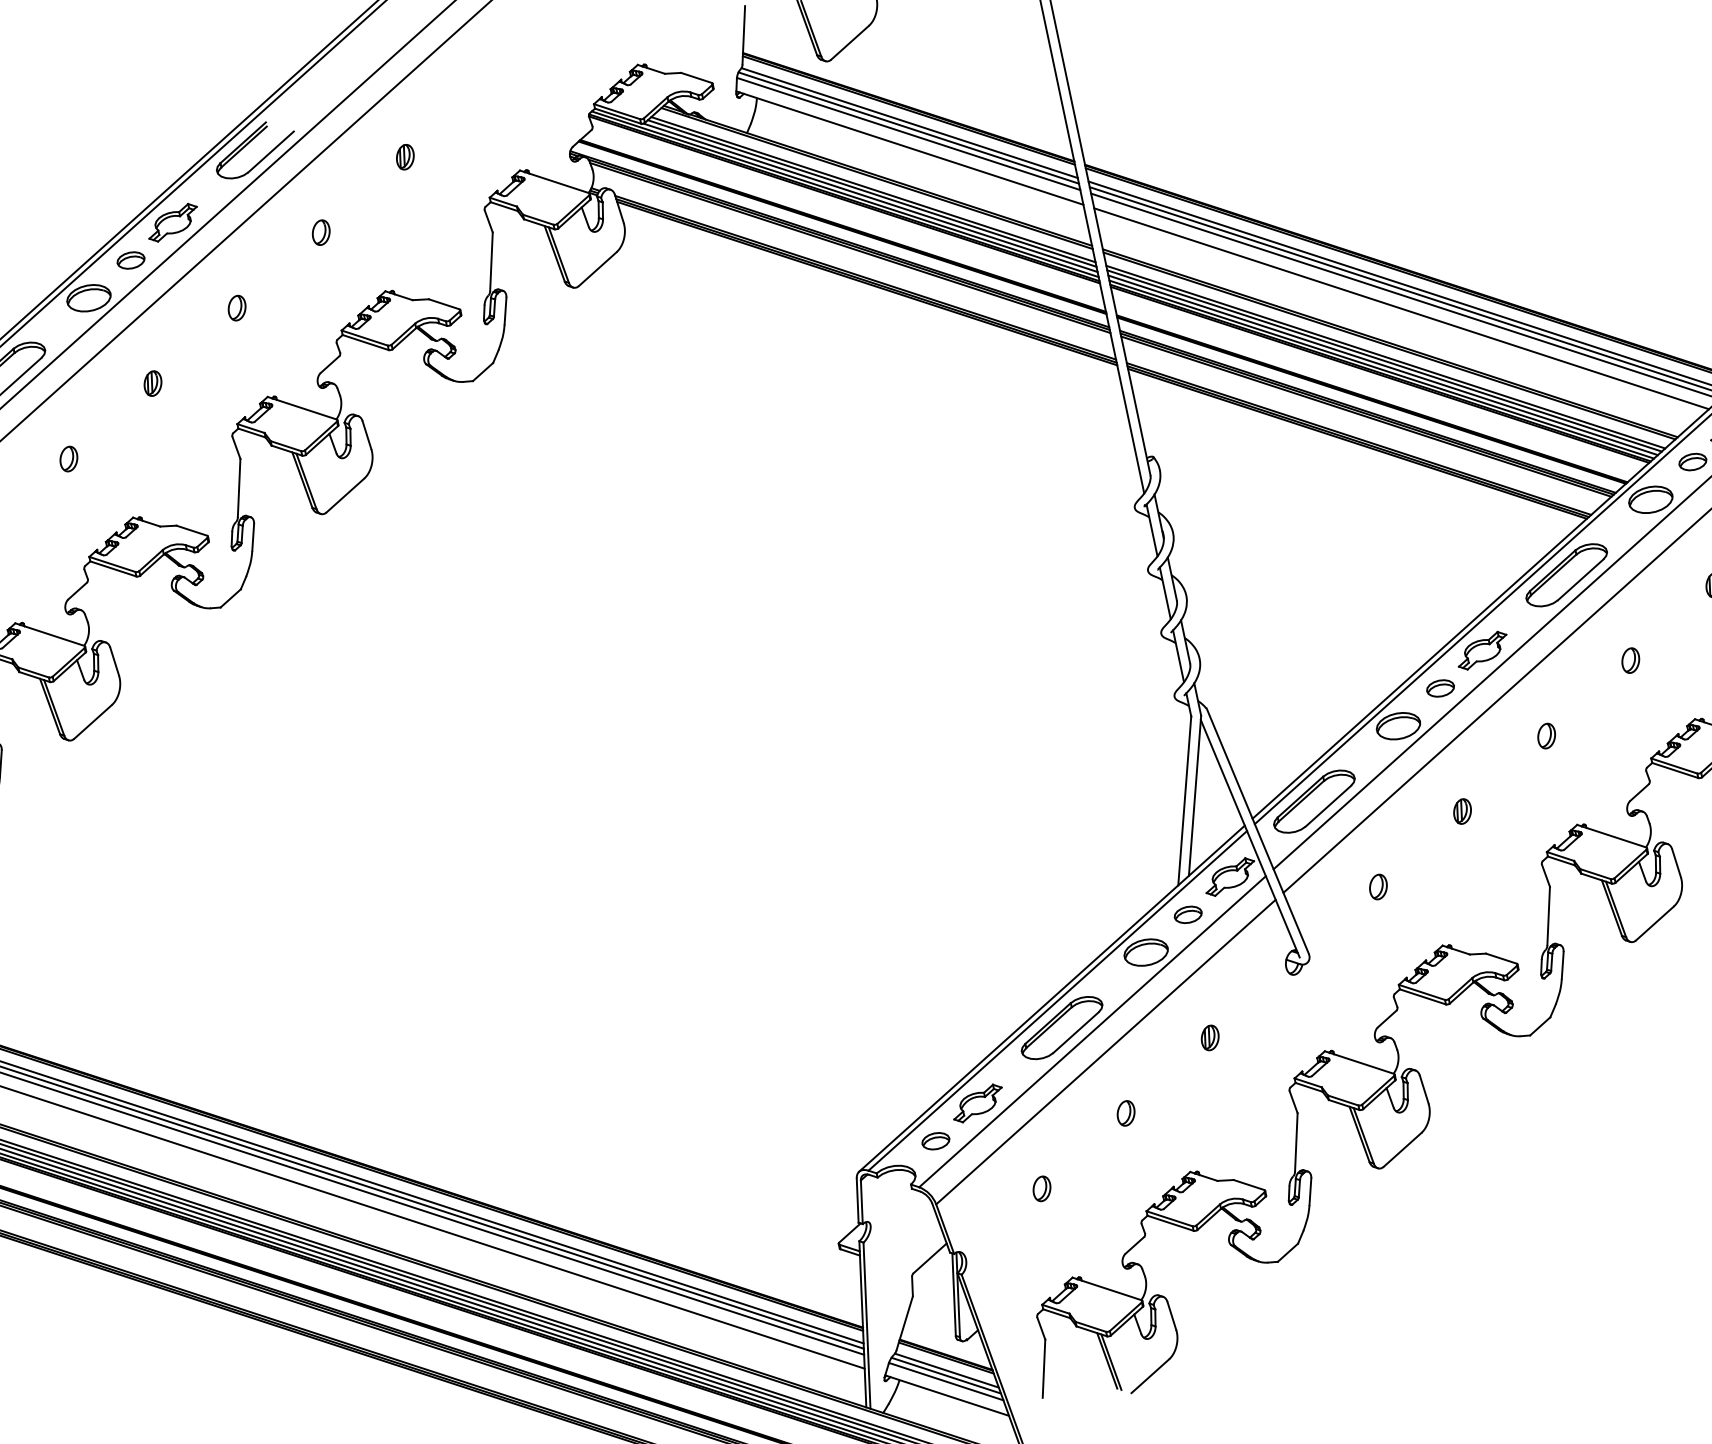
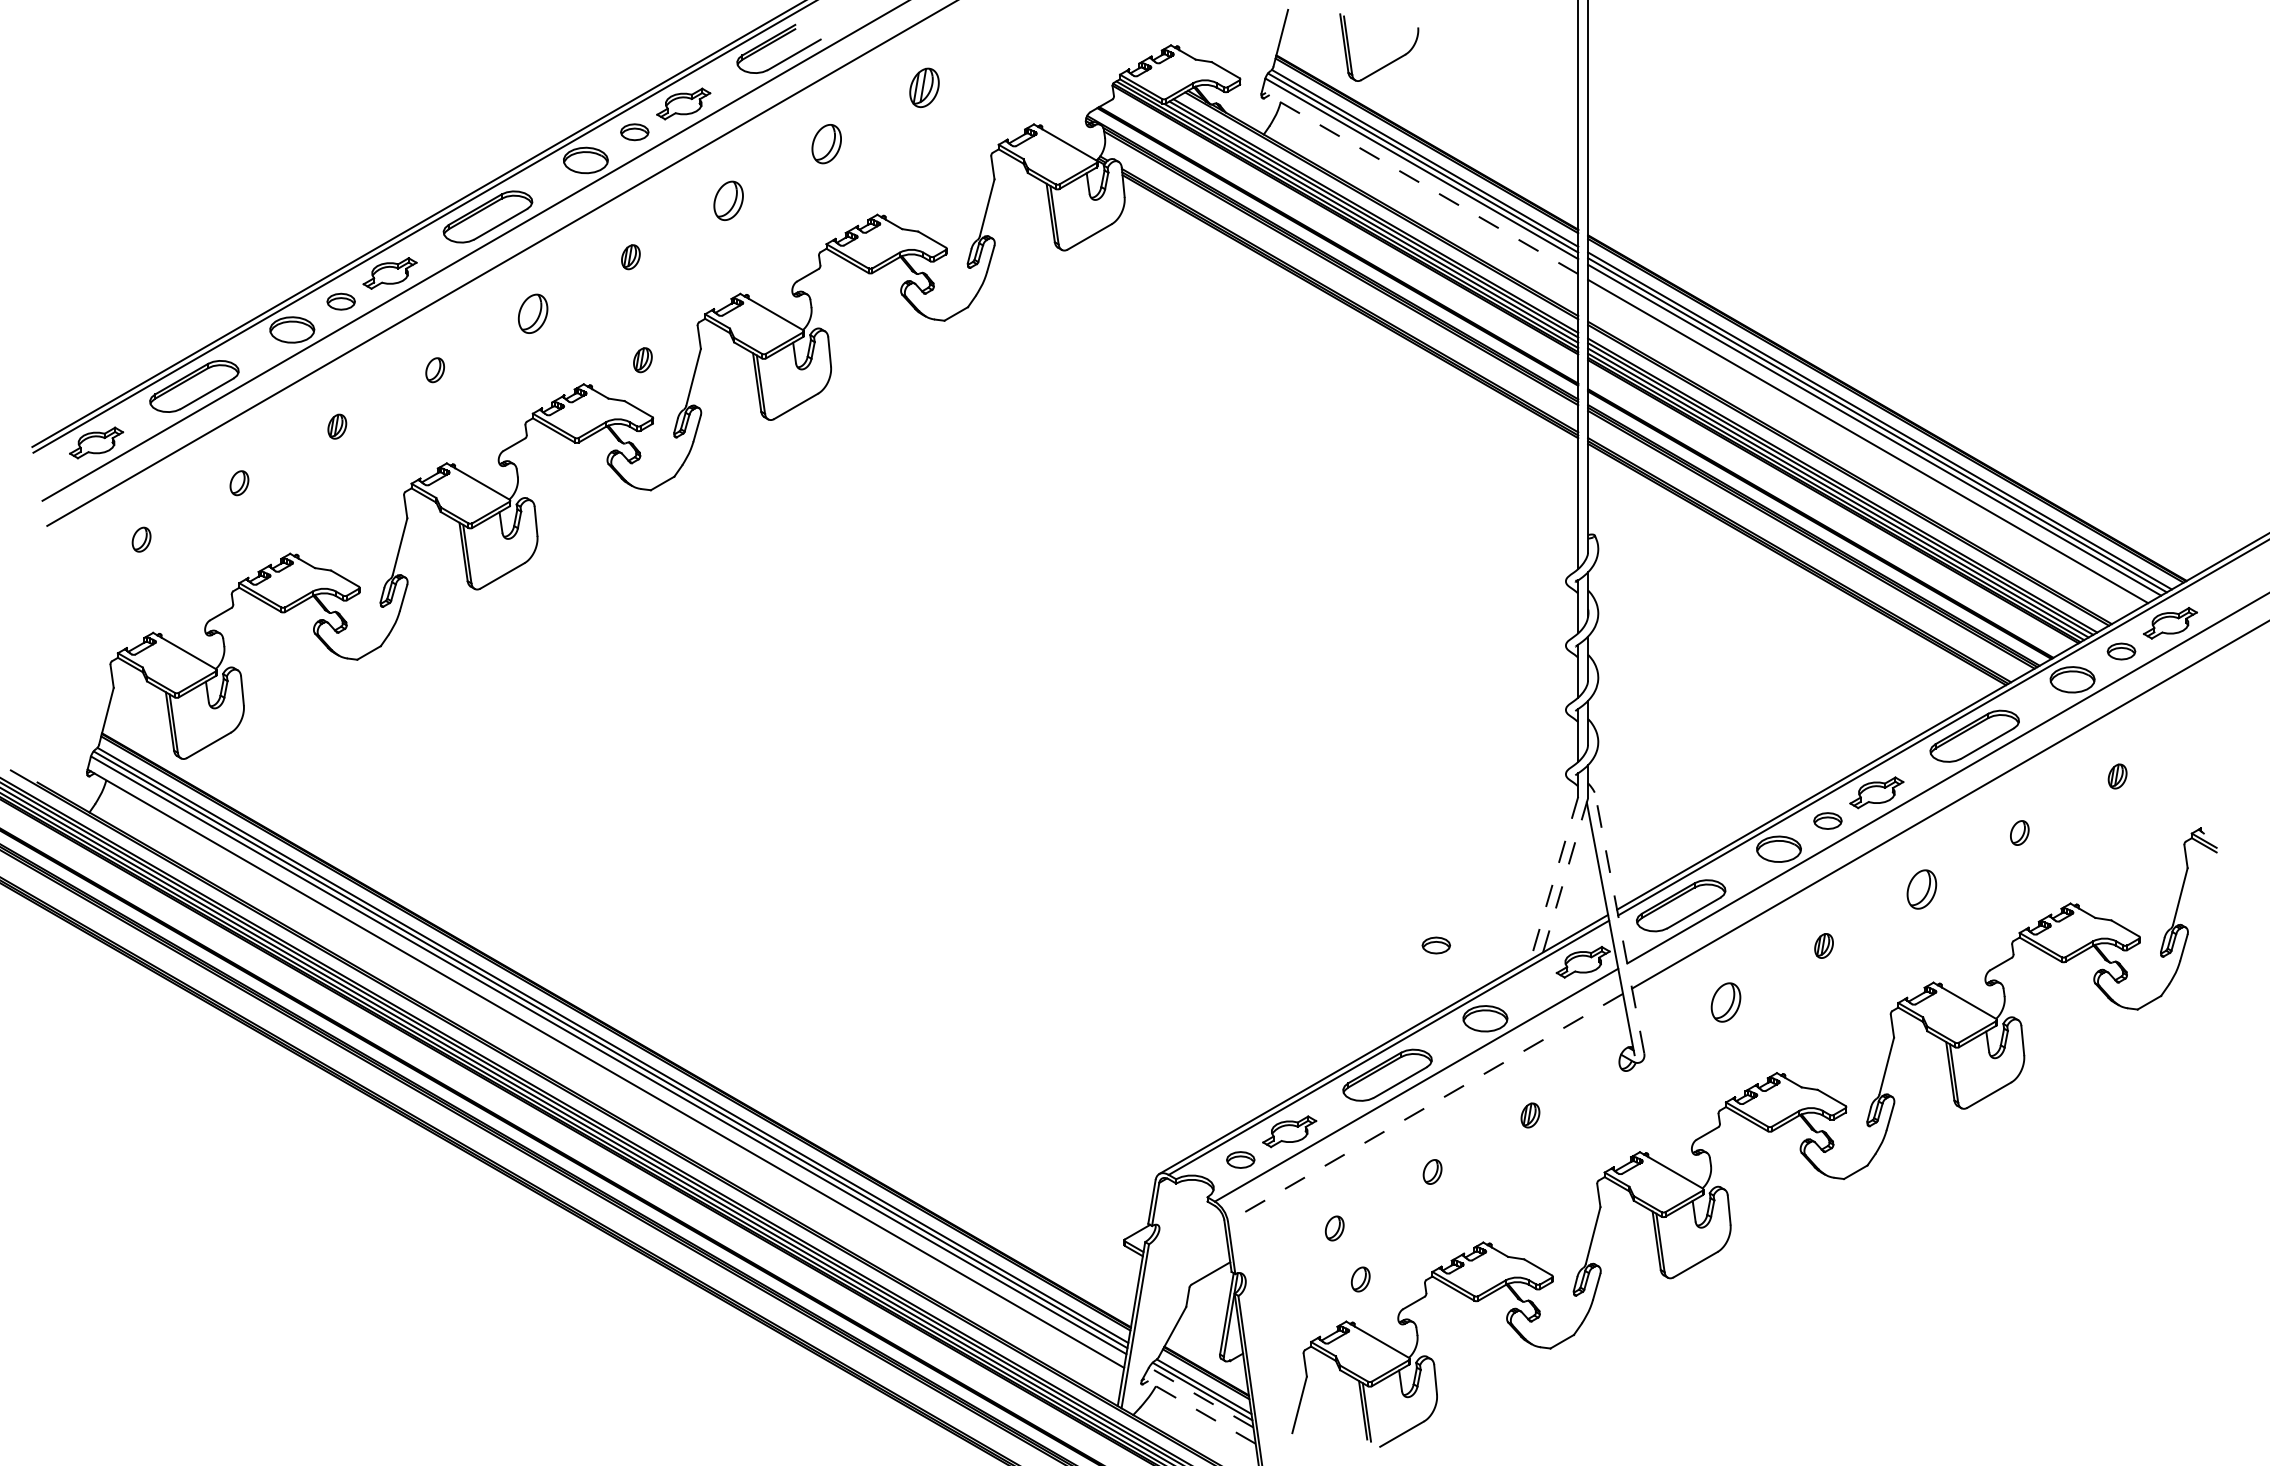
line: (910, 147) -> (1420, 182), solid -> dashed
part: (405, 156) -> (924, 87), size x1.6
part: (321, 232) -> (826, 144), size x1.6
part: (236, 307) -> (728, 200), size x1.6
part: (68, 458) -> (532, 313), size x1.6
part: (185, 482) -> (642, 360), added
part: (1546, 736) -> (1921, 889), size x1.6
line: (1195, 795) -> (1565, 875), solid -> dashed
line: (1184, 801) -> (1554, 878), solid -> dashed
line: (1257, 830) -> (1619, 922), solid -> dashed
part: (1378, 886) -> (1726, 1002), size x1.6
part: (1188, 914) -> (1436, 945), moved
line: (1106, 1052) -> (1425, 1108), solid -> dashed
part: (1077, 1233) -> (1360, 1279), added
line: (945, 1381) -> (1200, 1397), solid -> dashed
line: (946, 1396) -> (1198, 1411), solid -> dashed

